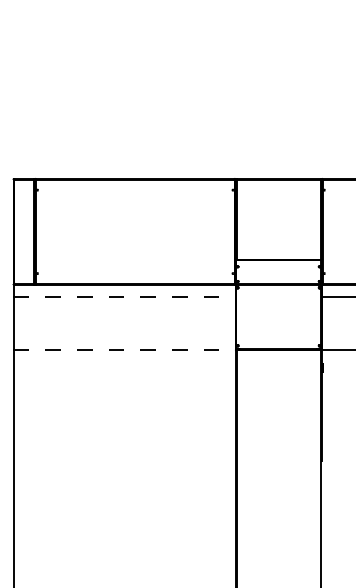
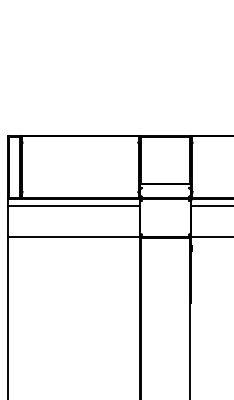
line: (125, 297) -> (74, 206), dashed -> solid
line: (125, 350) -> (74, 237), dashed -> solid

